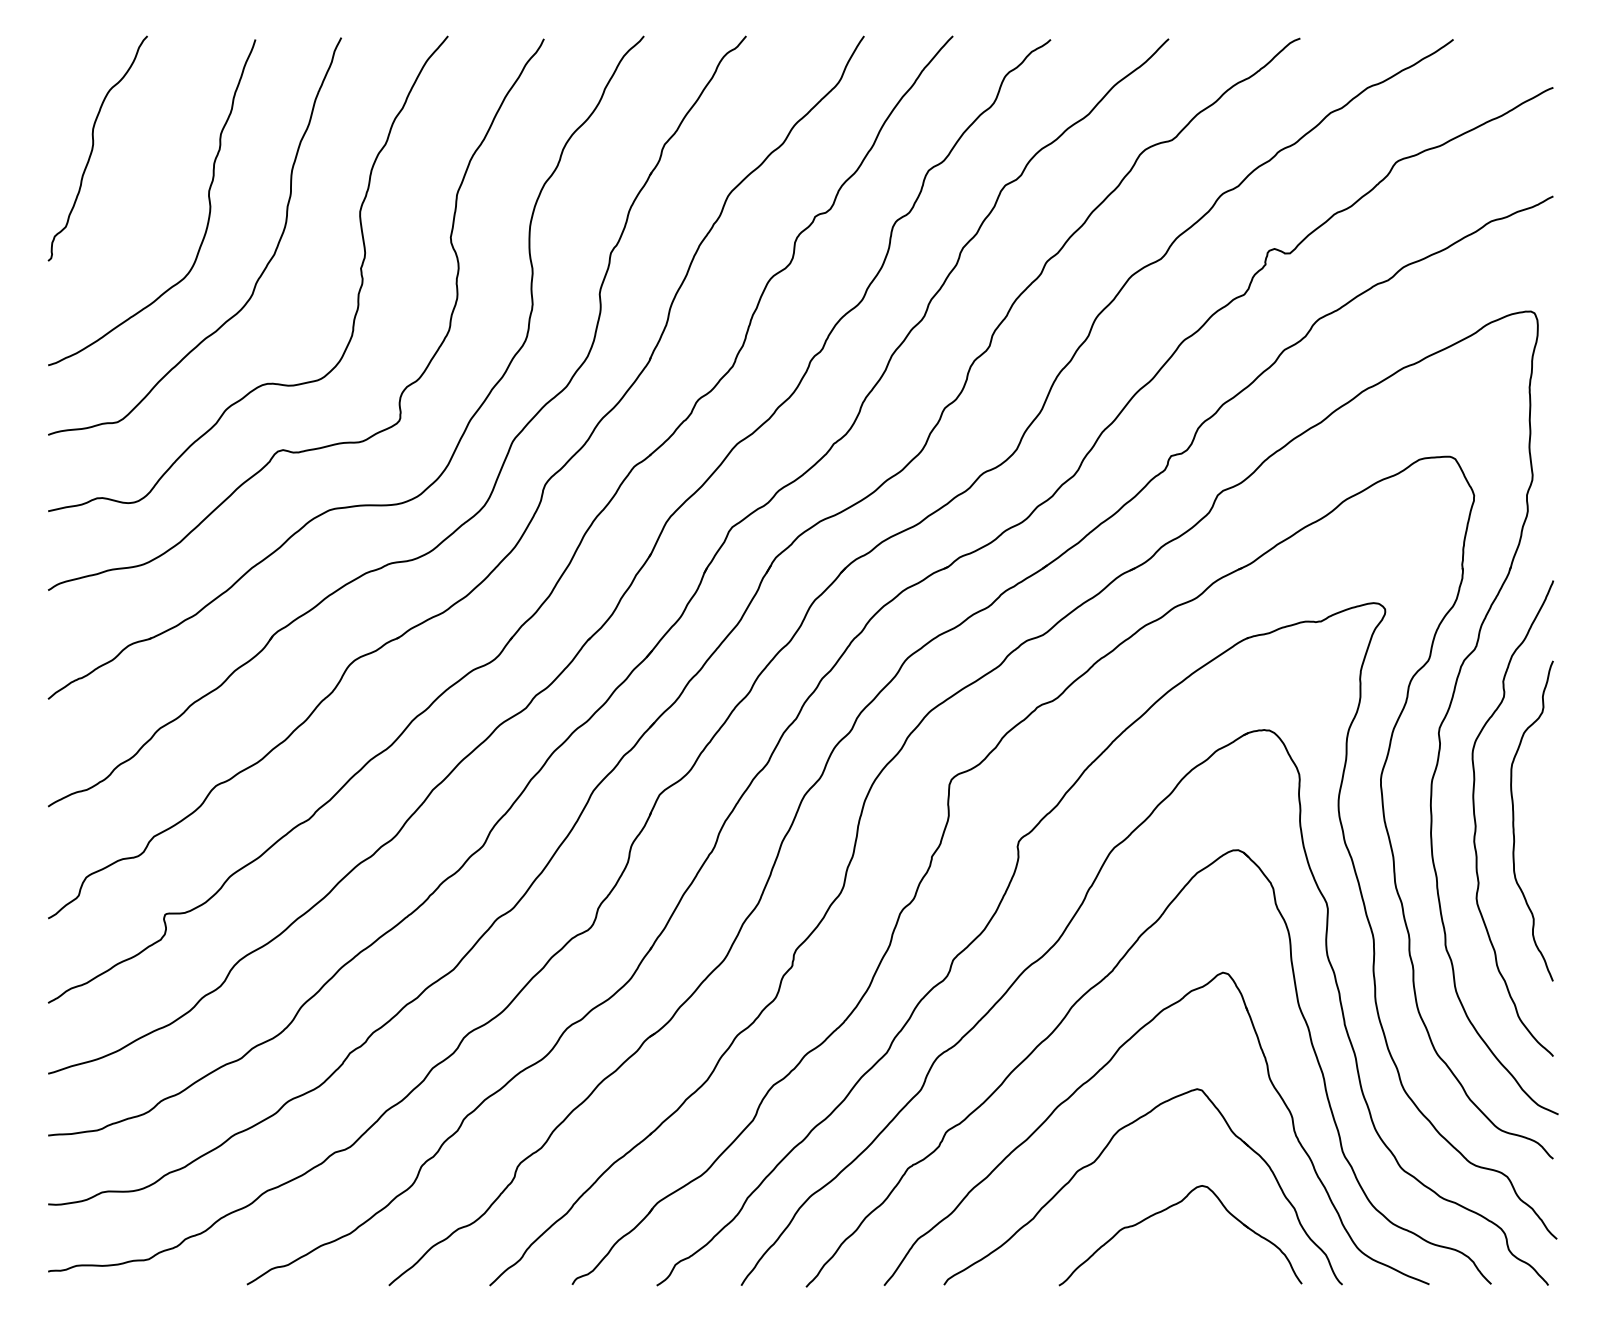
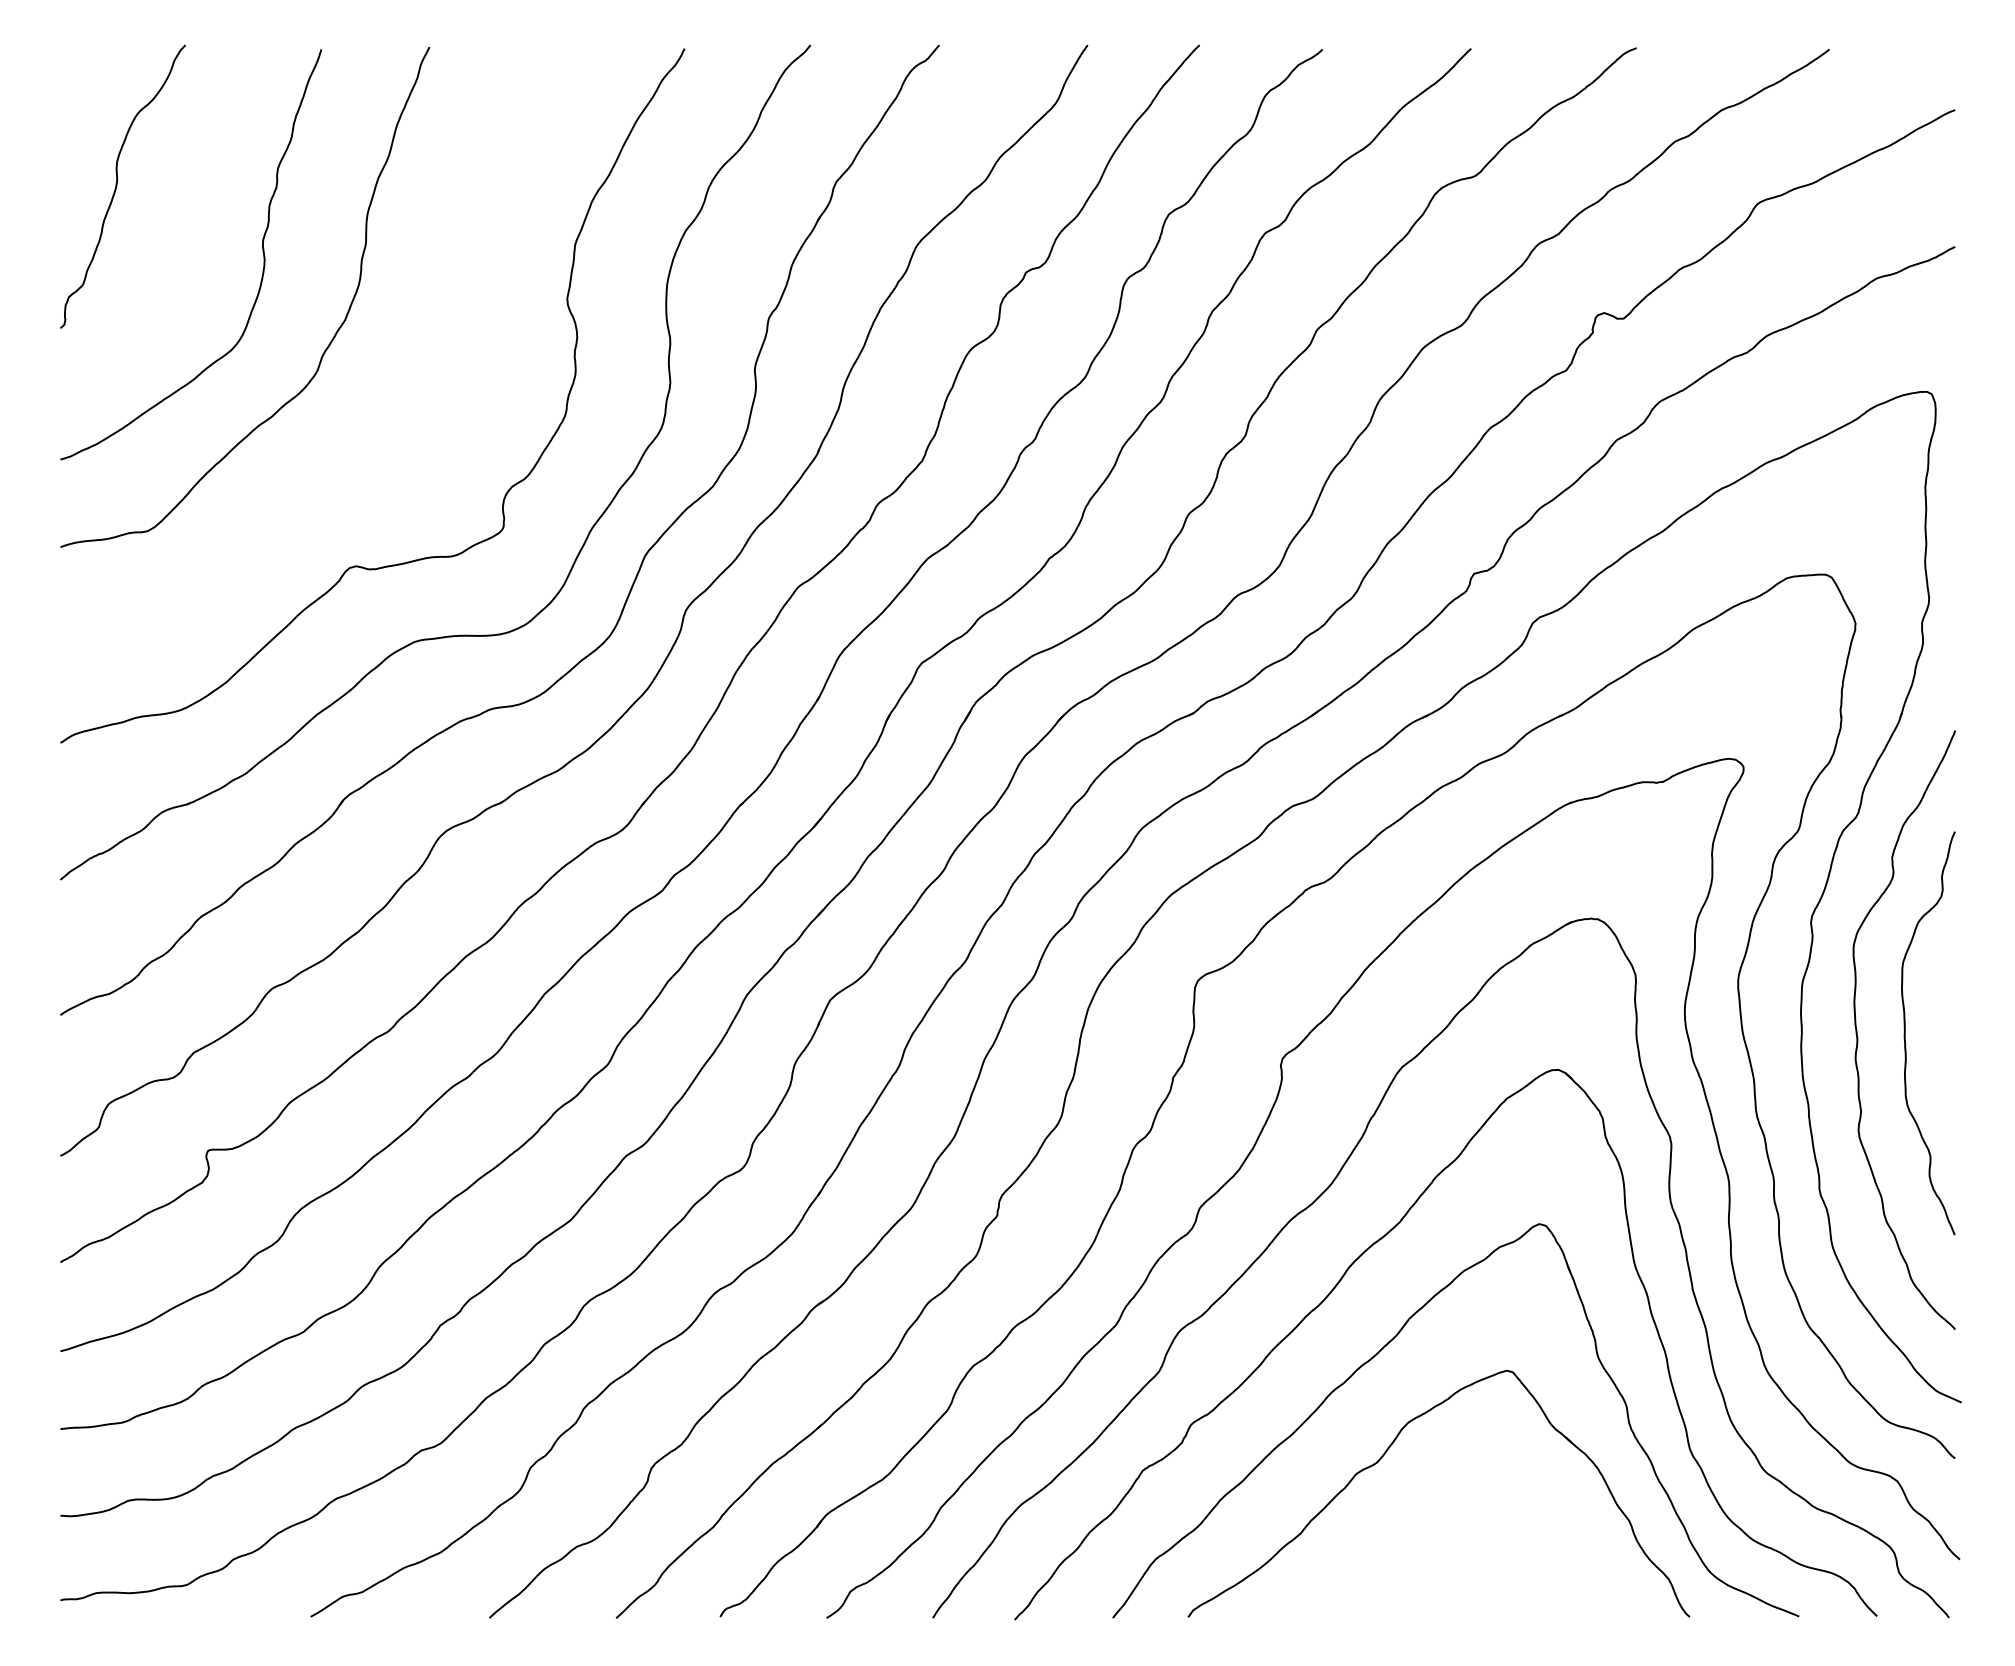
curve: (358, 293) -> (450, 368), removed
part: (1166, 1209) -> (1468, 1522), removed

